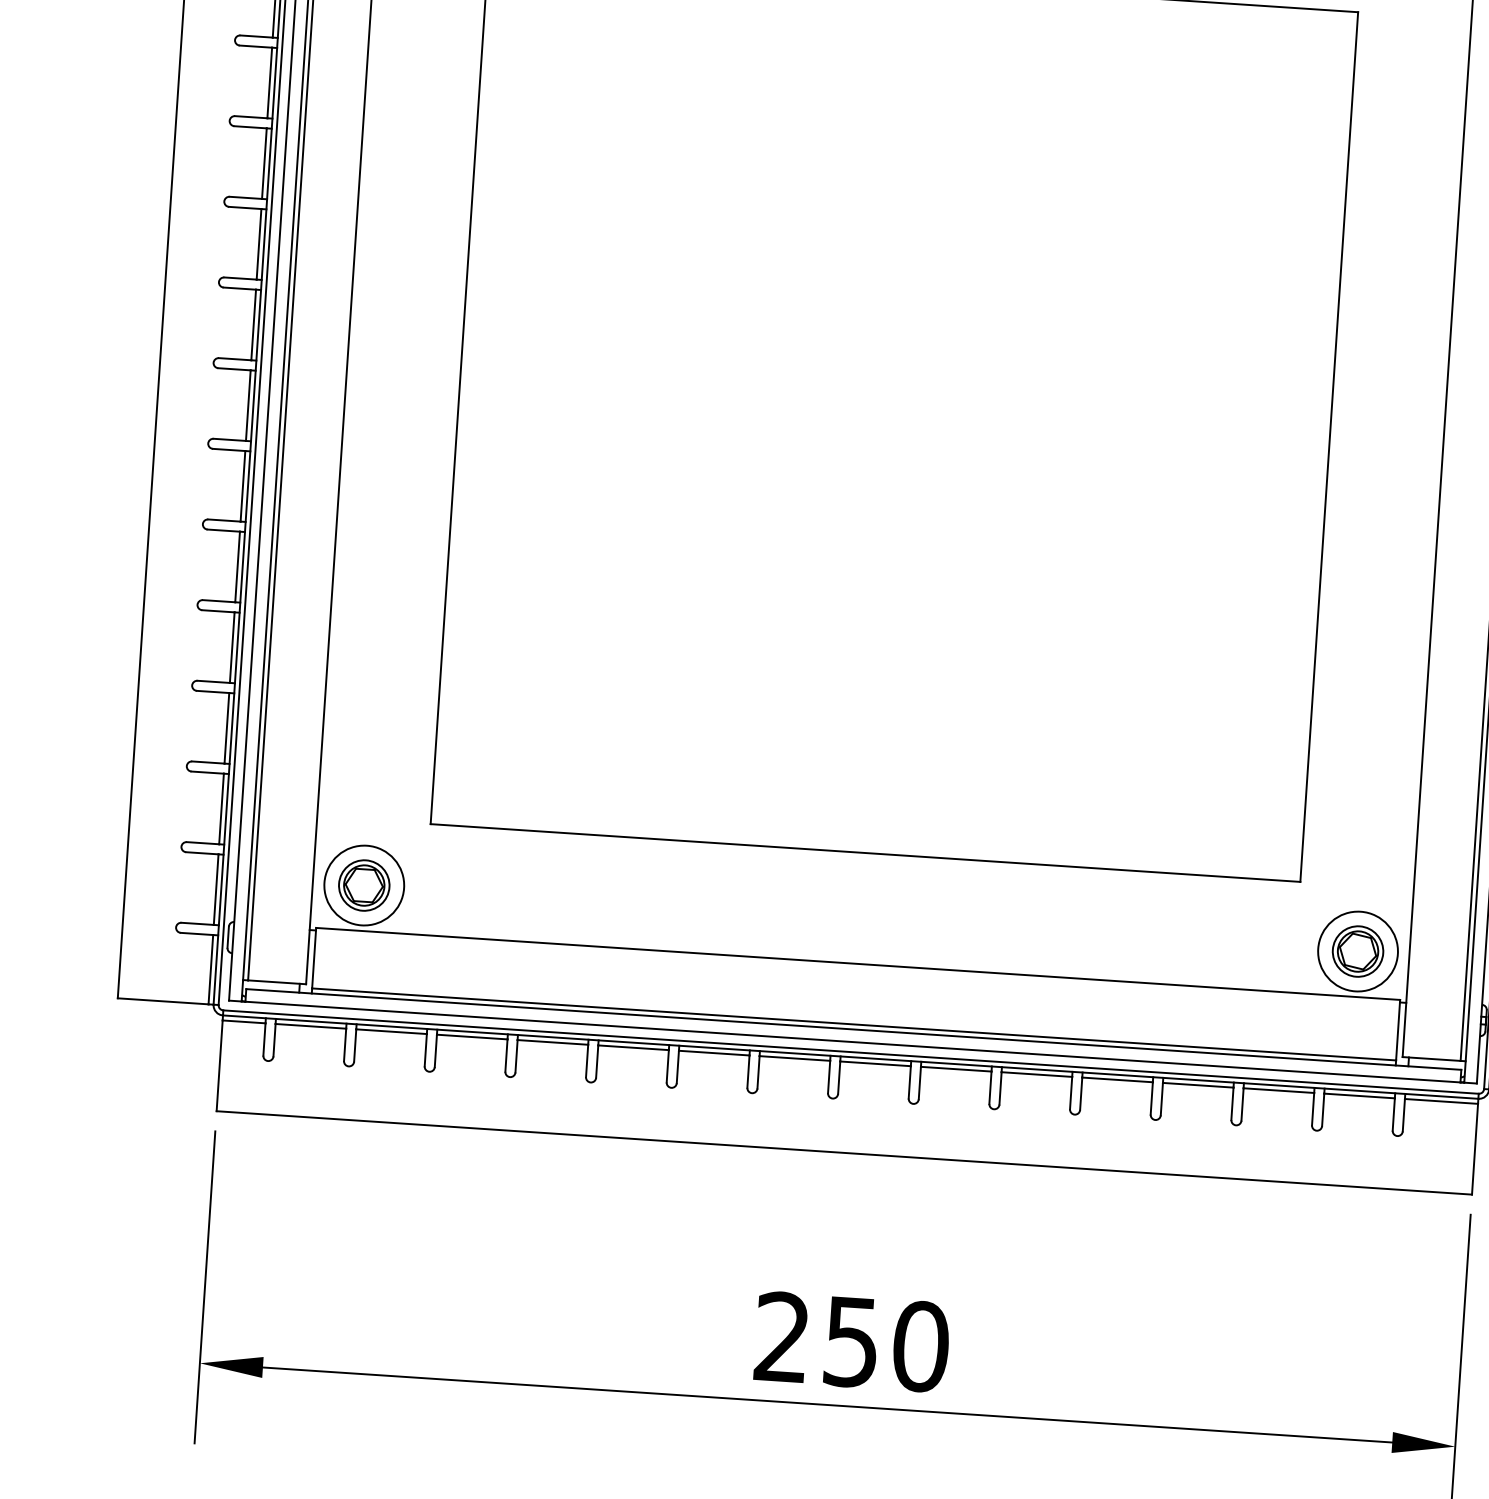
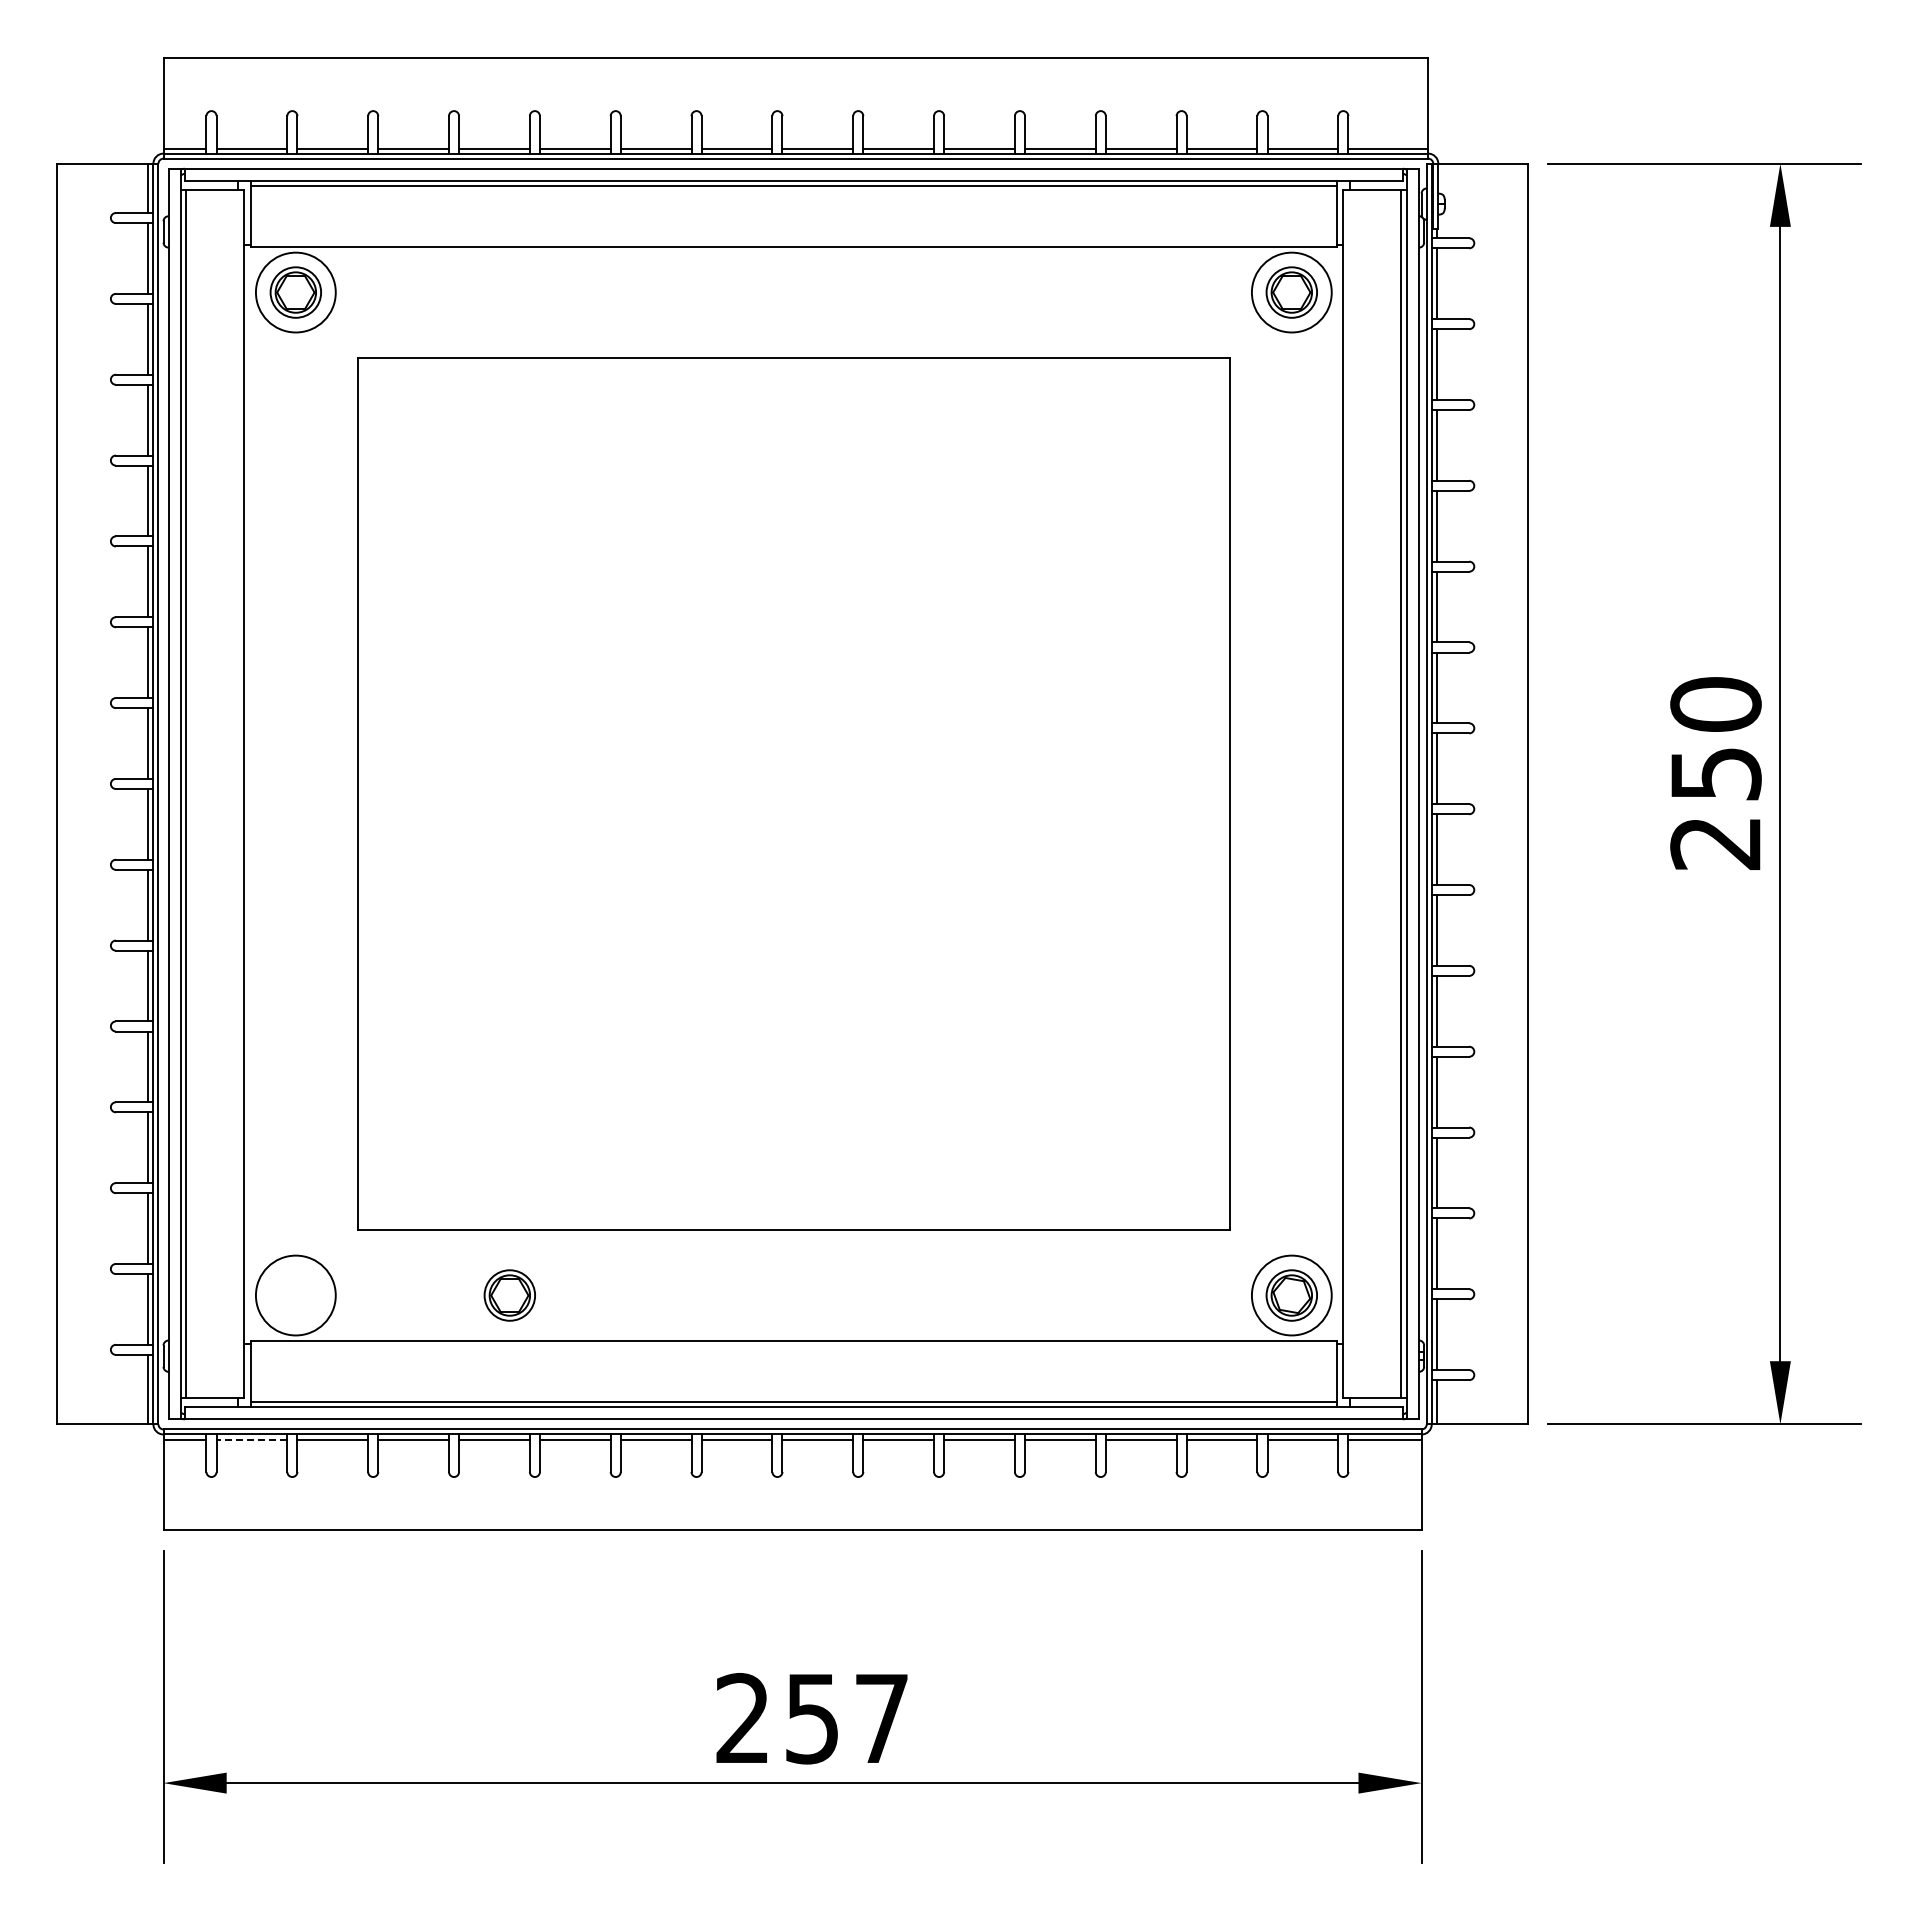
part: (363, 885) -> (509, 1295), moved
line: (310, 1026) -> (251, 1439), solid -> dashed
text: (920, 1346) -> (881, 1718), 250 -> 257

